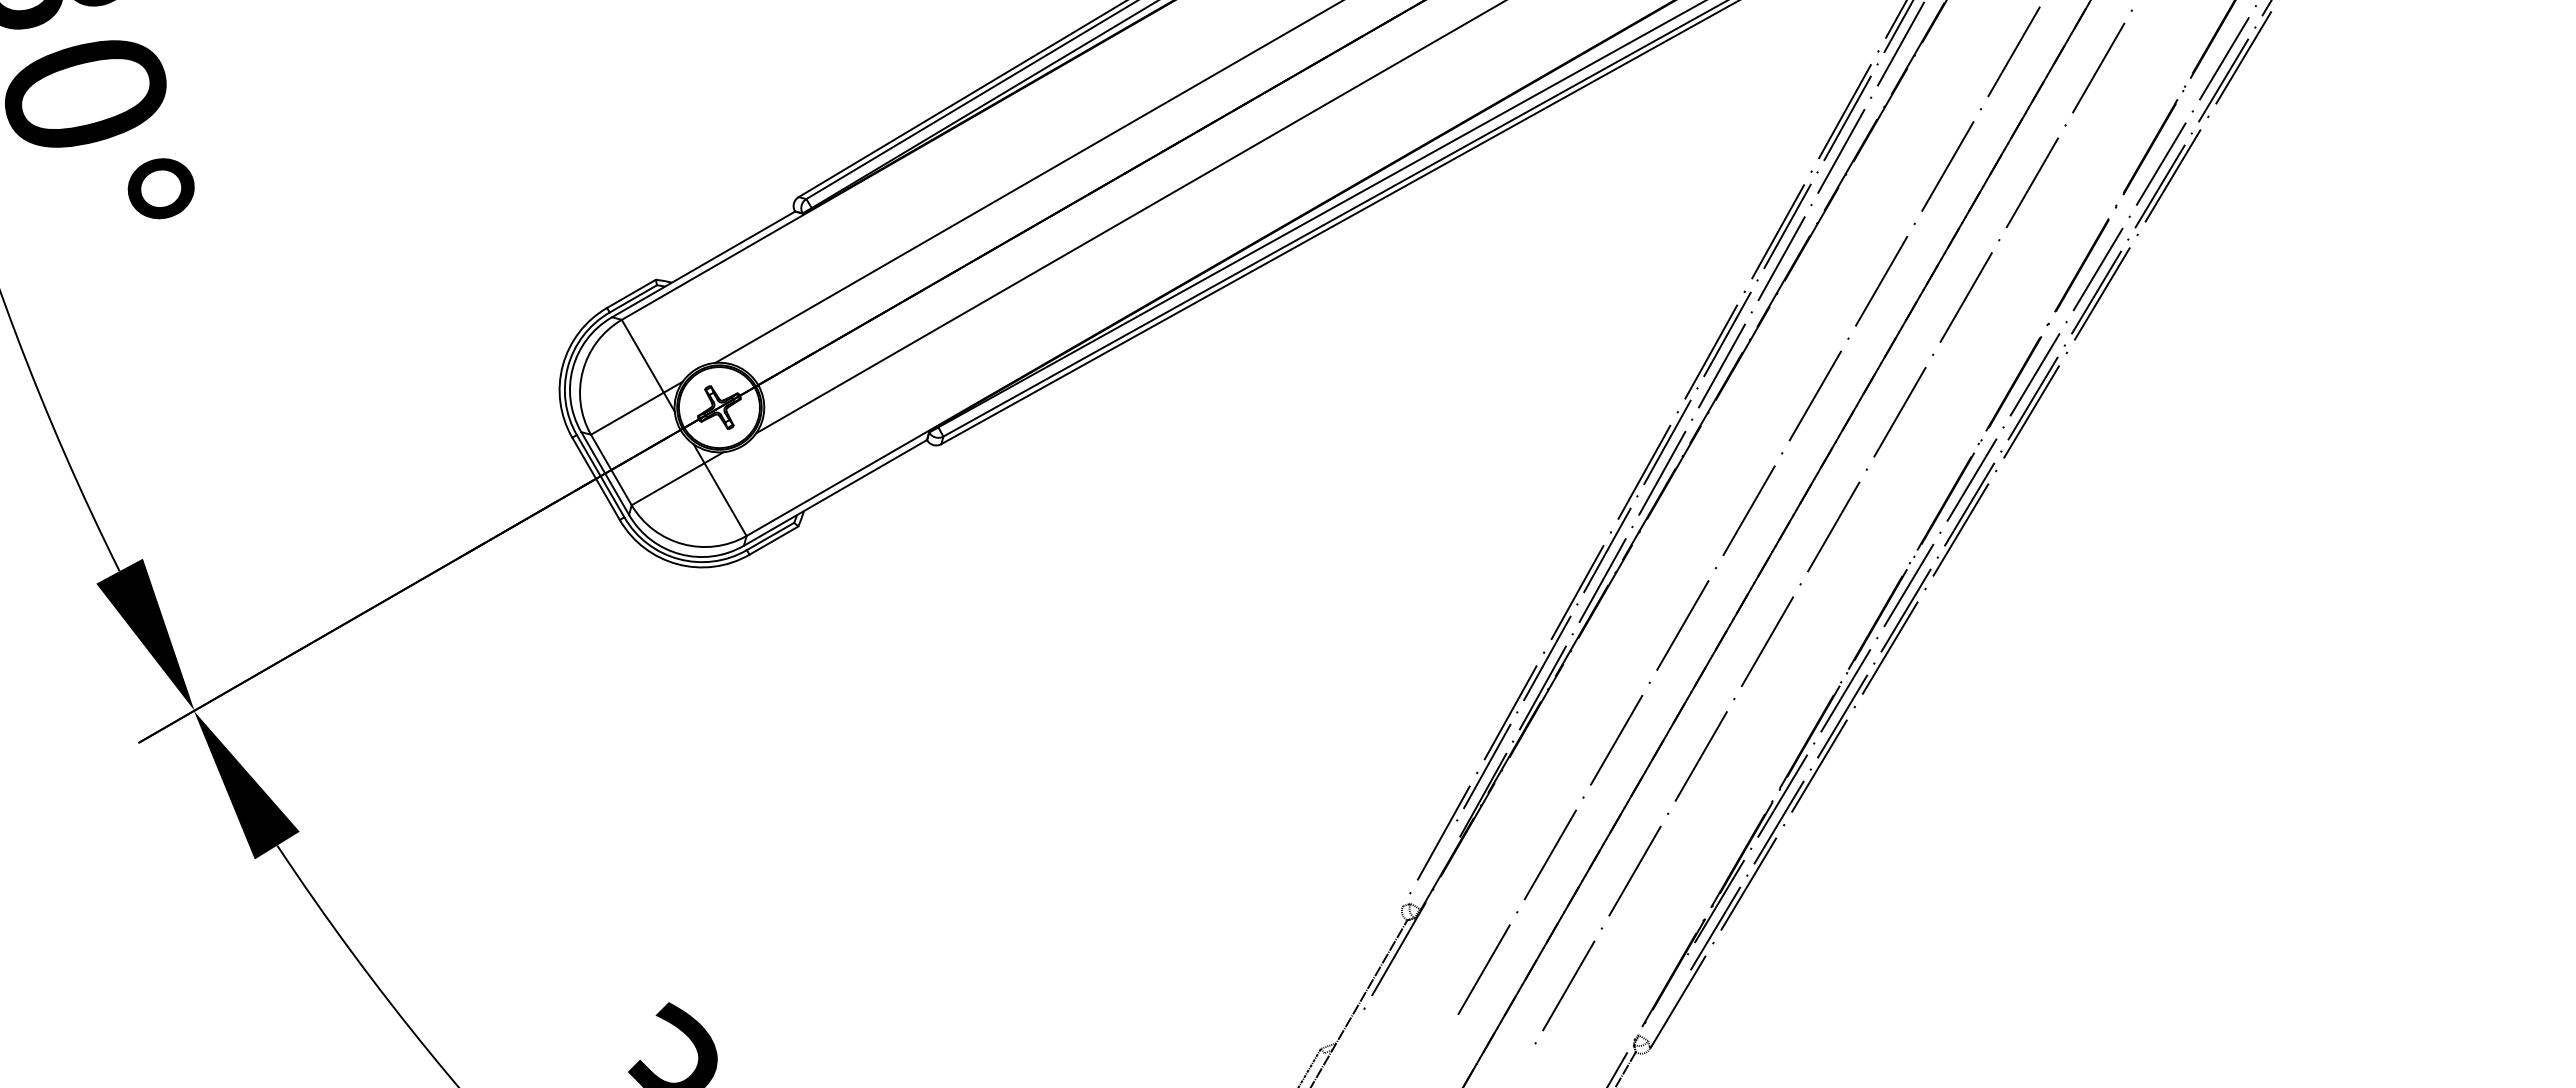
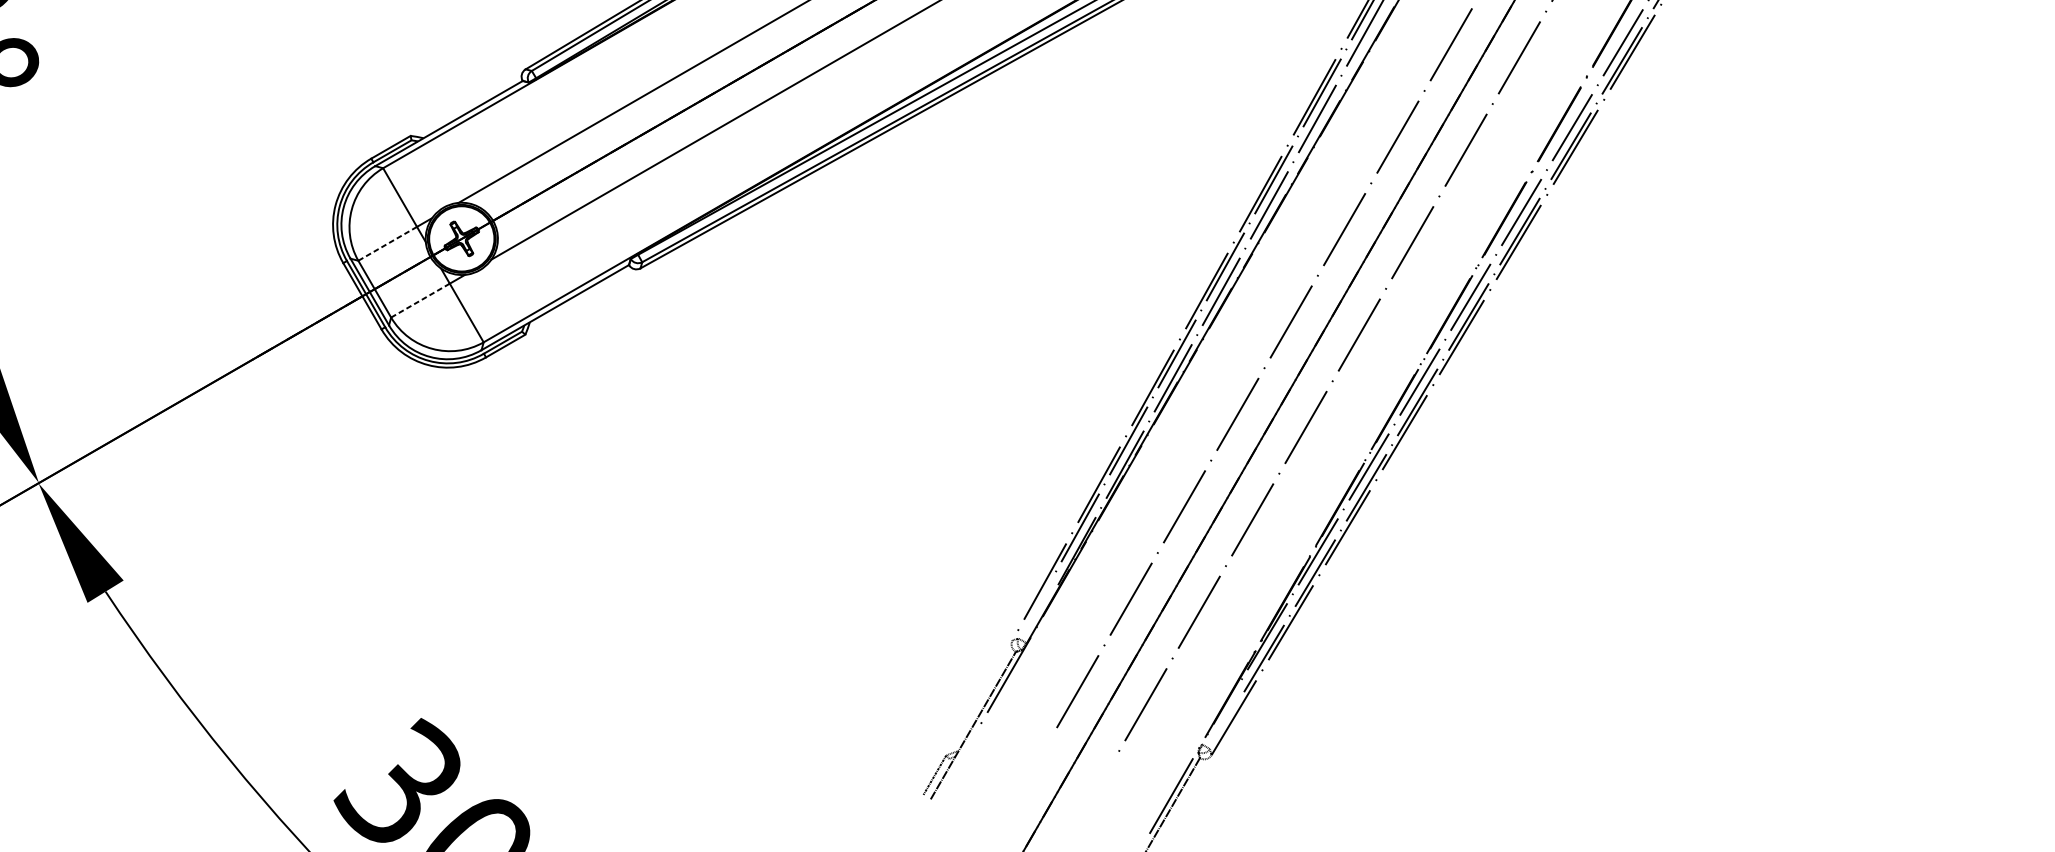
line: (627, 413) -> (387, 243), solid -> dashed
line: (668, 483) -> (420, 300), solid -> dashed

